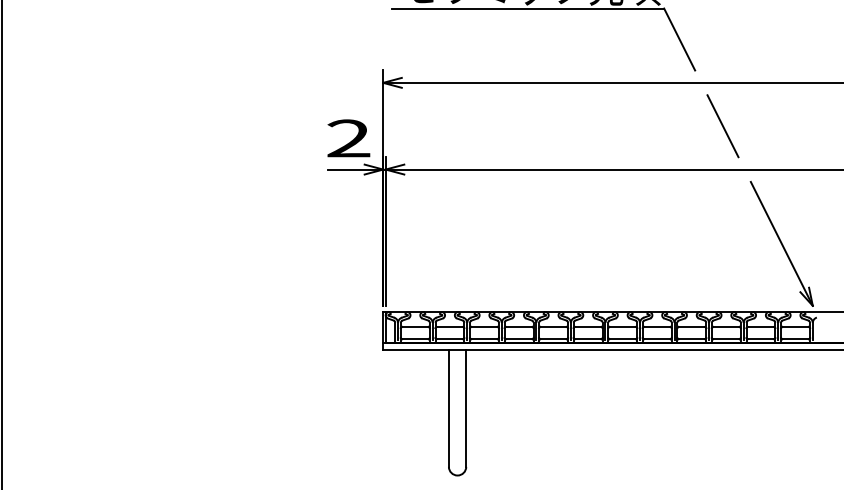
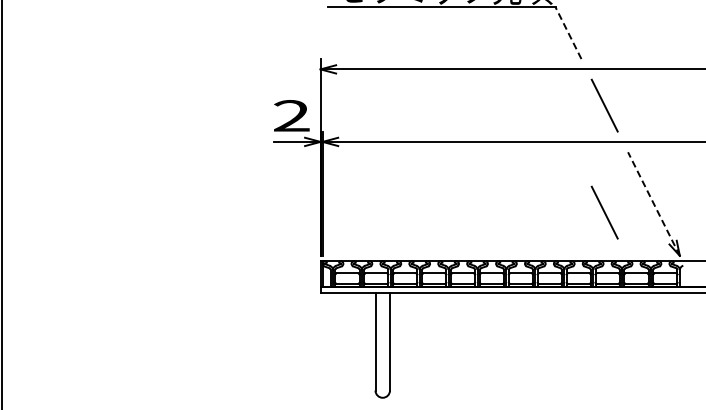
line: (679, 39) -> (568, 33), solid -> dashed
line: (781, 244) -> (653, 204), solid -> dashed
line: (722, 253) -> (604, 212), added

